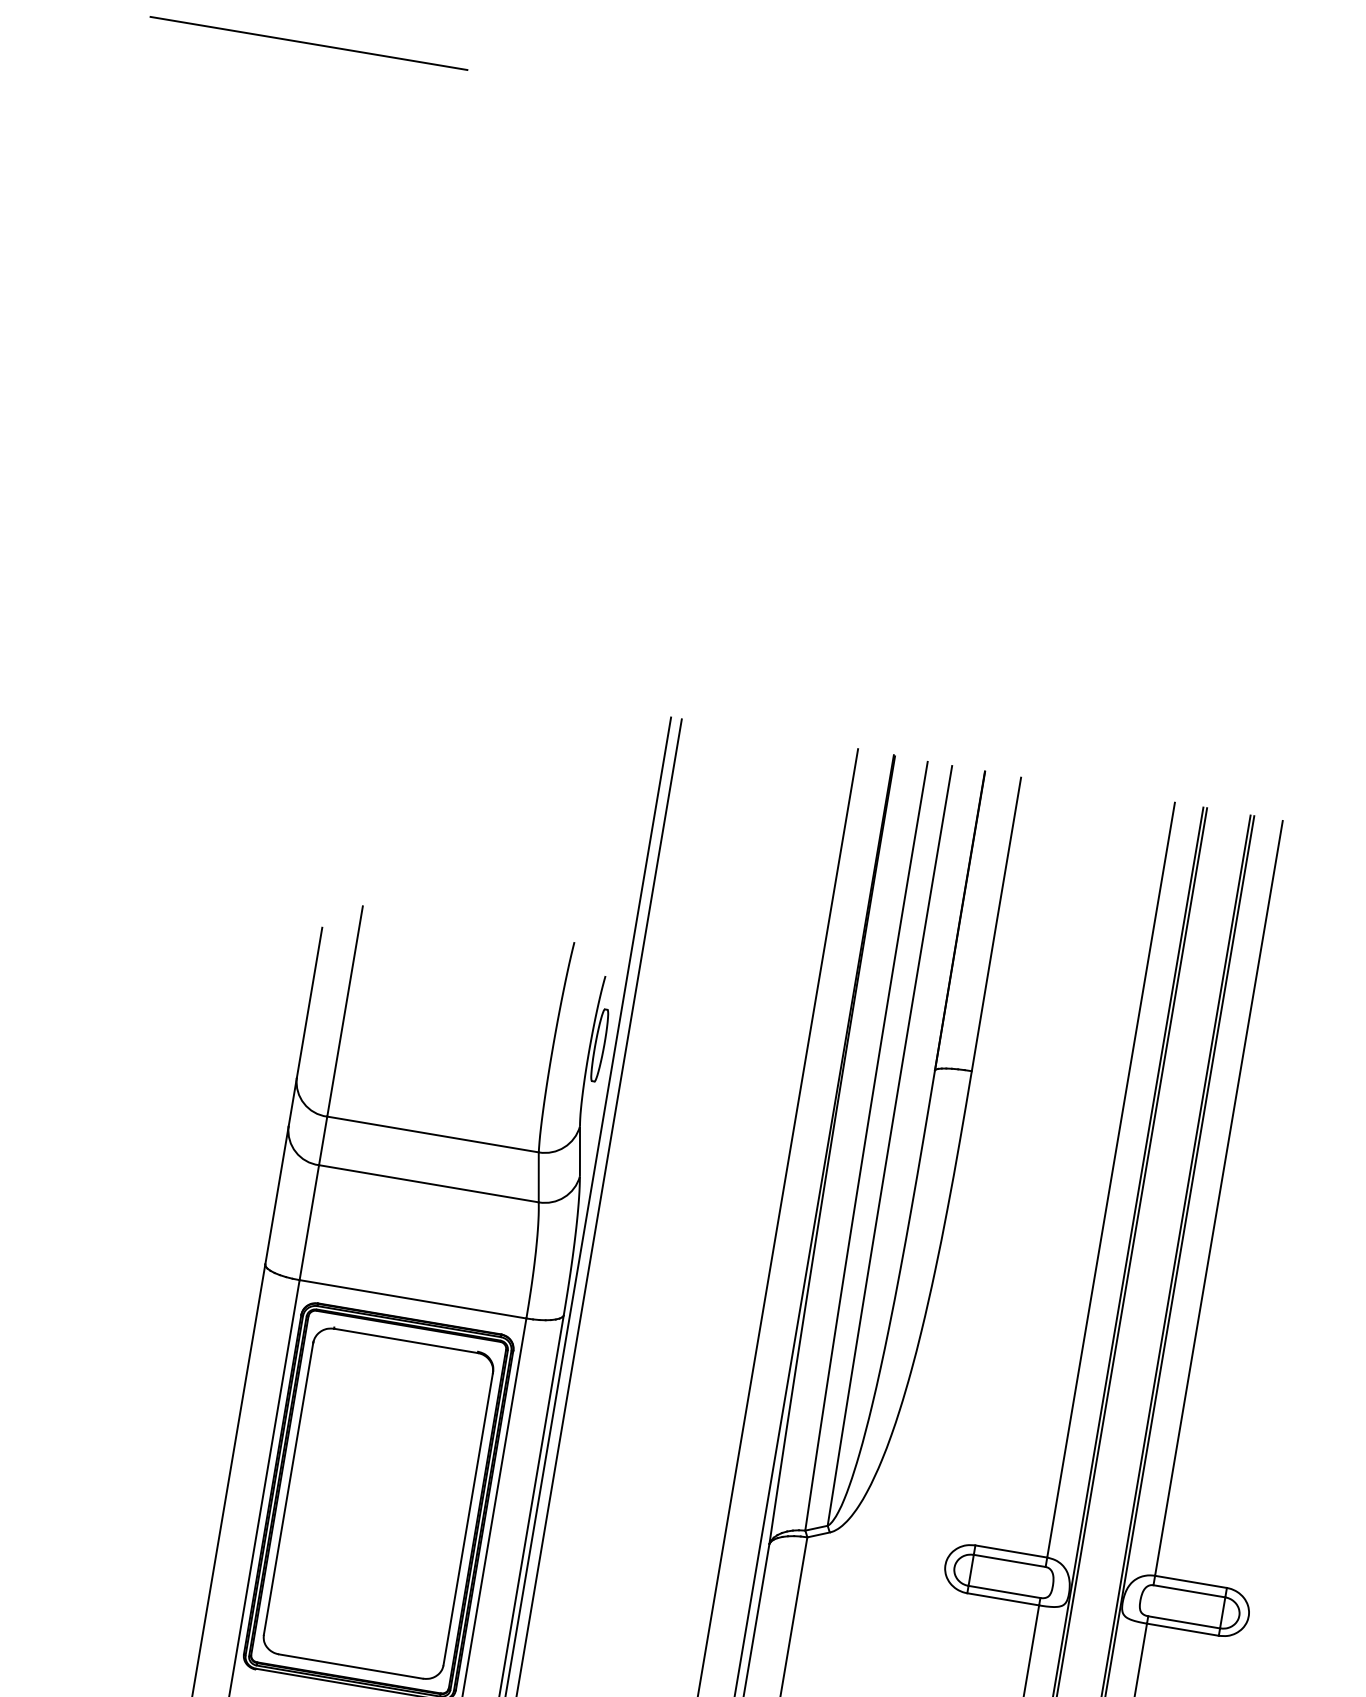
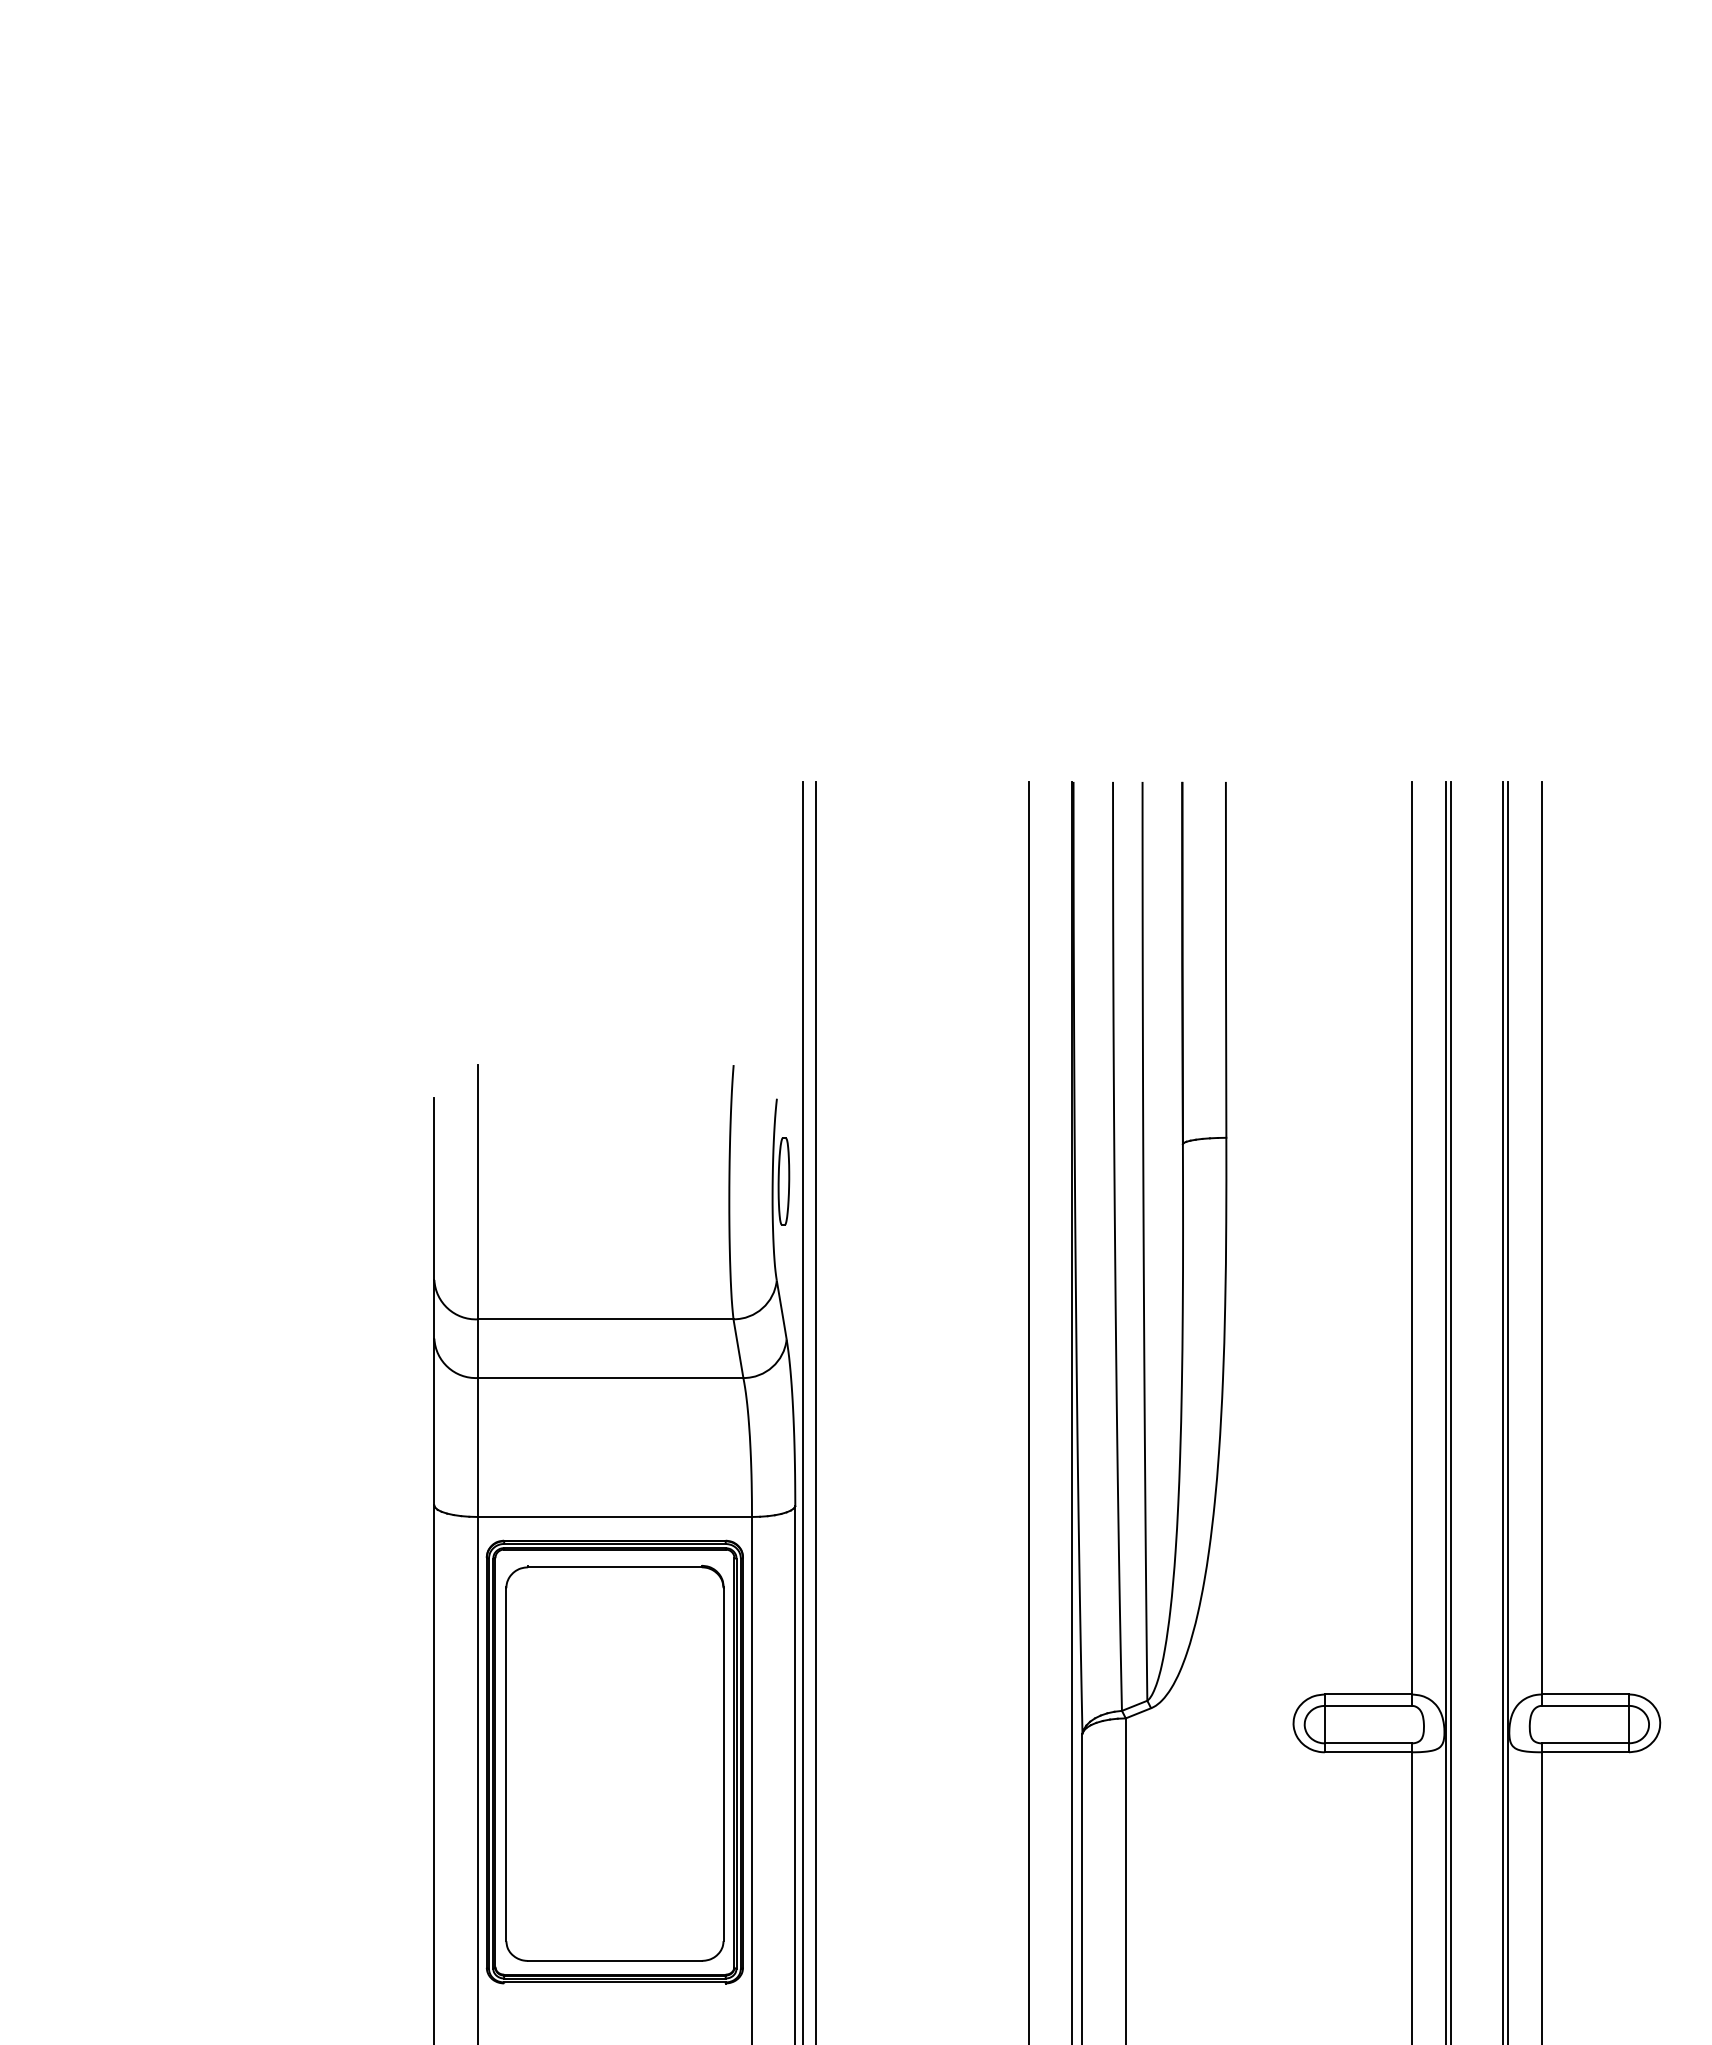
line: (308, 43) -> (242, 61), removed

